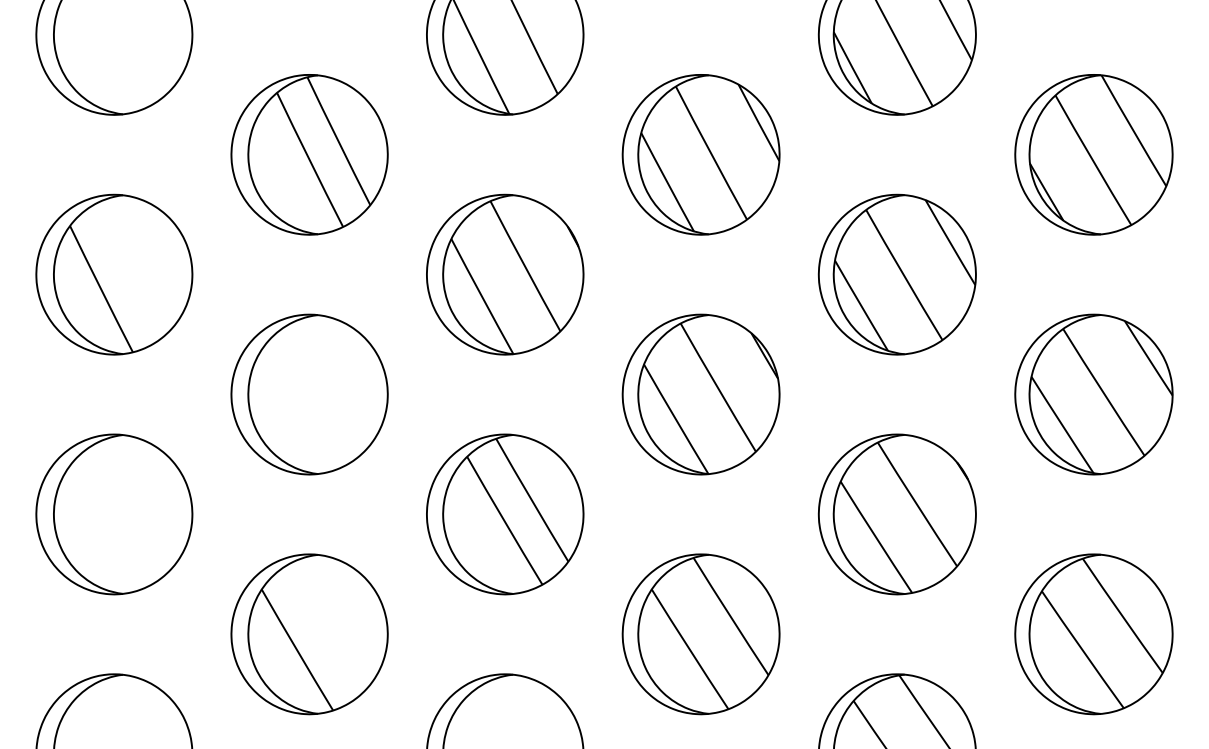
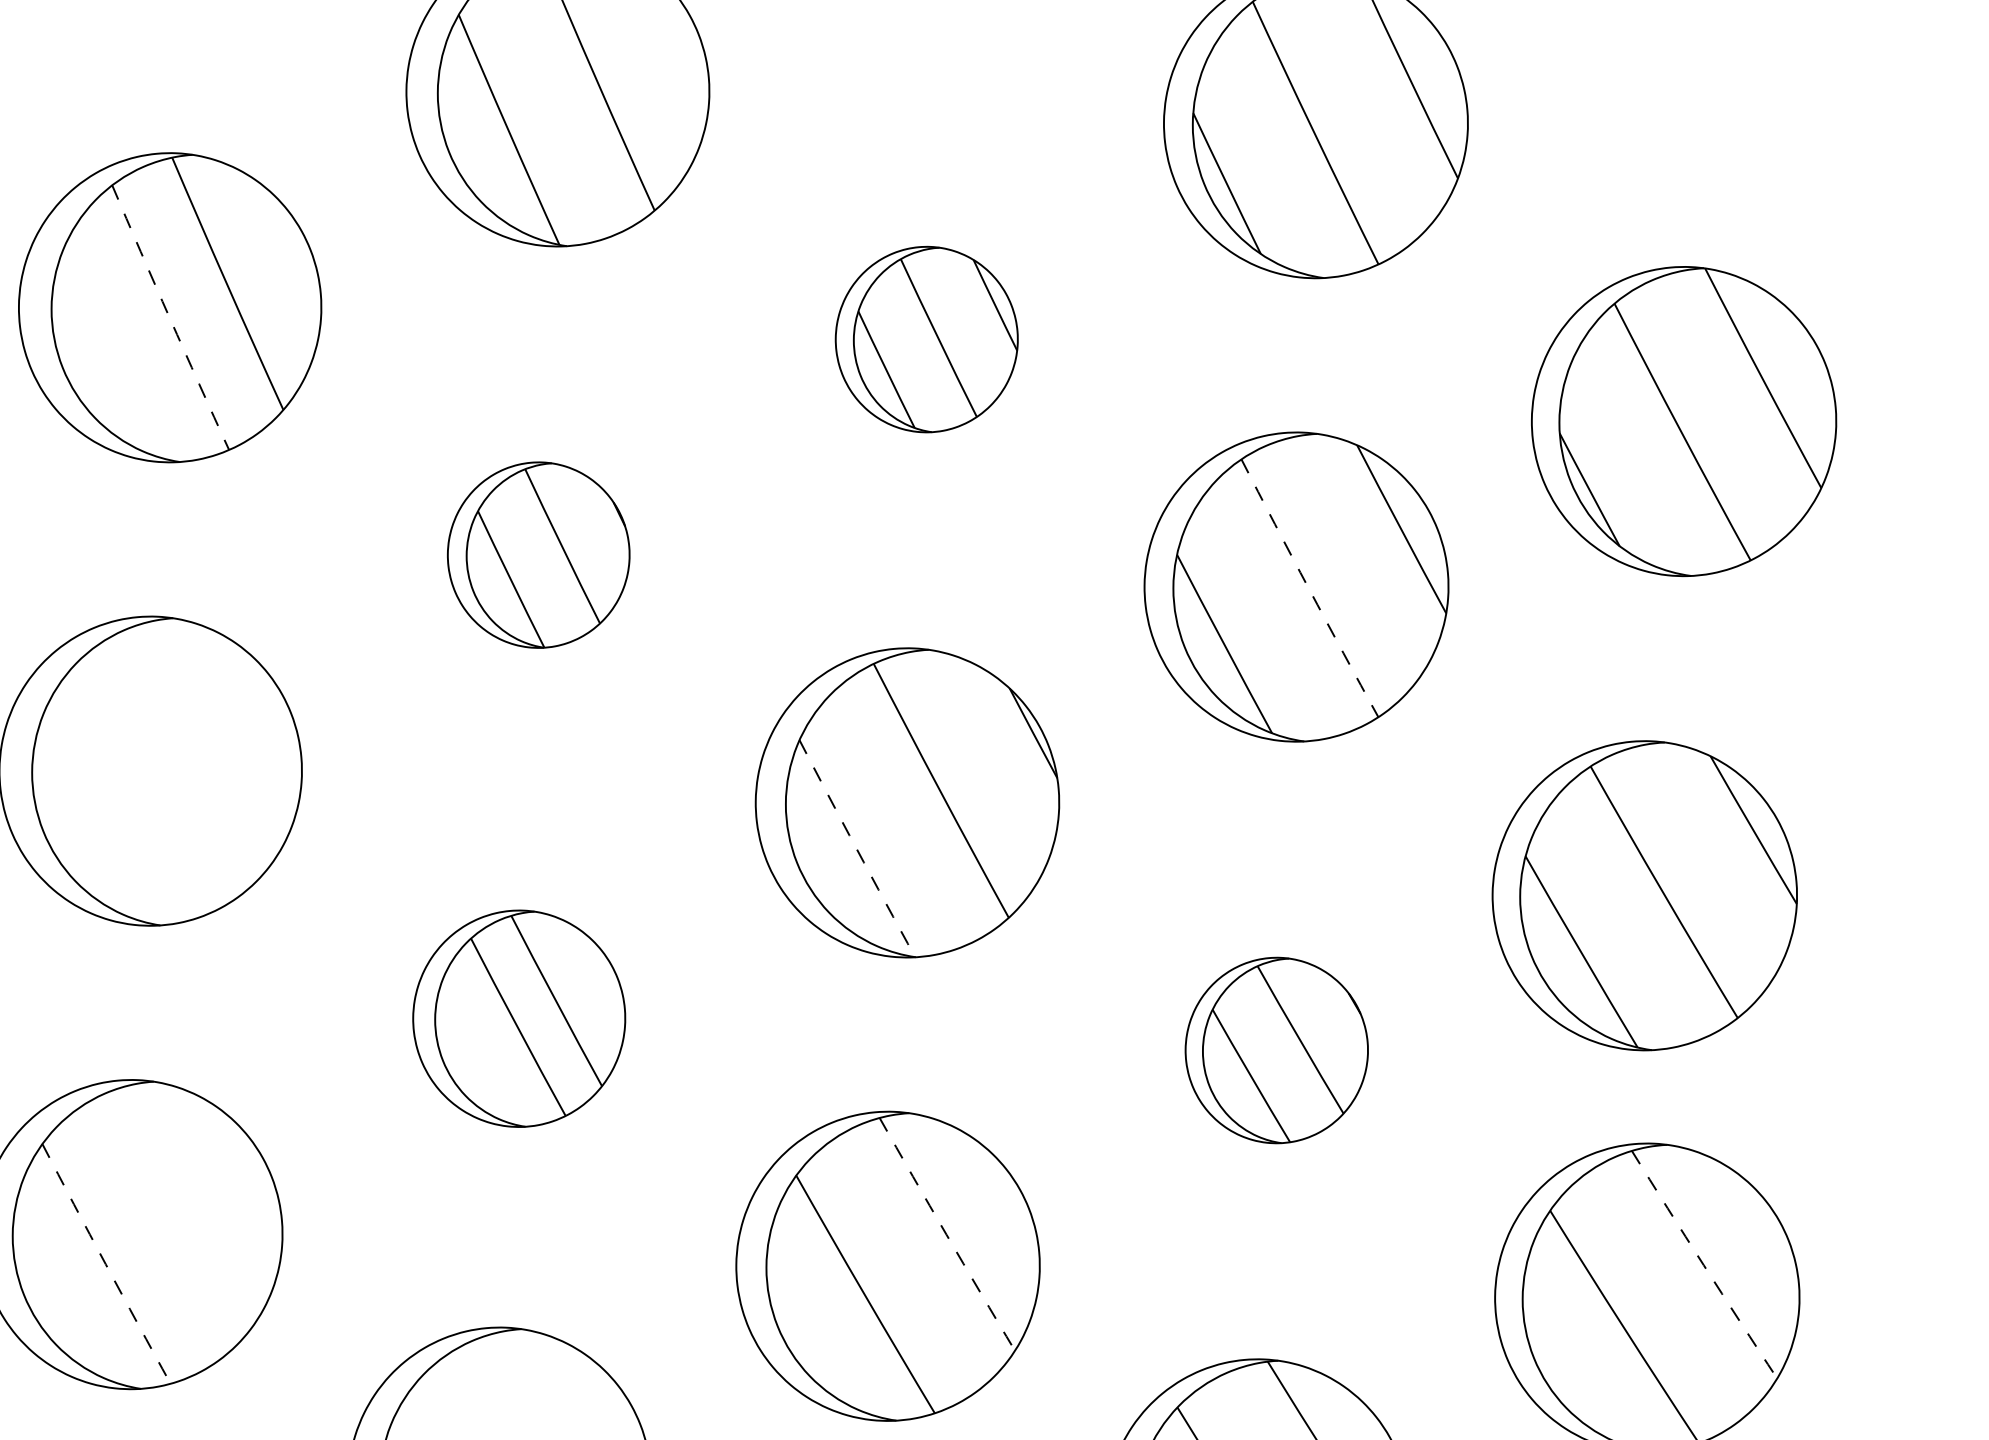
part: (700, 154) -> (925, 338), size x0.6
part: (1093, 154) -> (1683, 420), moved
arc: (309, 160) -> (169, 318), solid -> dashed
part: (505, 274) -> (539, 554), size x0.6
arc: (903, 275) -> (1308, 589), solid -> dashed
part: (1093, 394) -> (1643, 895), moved
arc: (675, 419) -> (855, 848), solid -> dashed
part: (505, 514) -> (519, 1018), size x0.7
part: (896, 514) -> (1275, 1050), size x0.6
arc: (730, 616) -> (946, 1234), solid -> dashed
arc: (1122, 616) -> (1703, 1265), solid -> dashed
arc: (297, 650) -> (106, 1264), solid -> dashed

